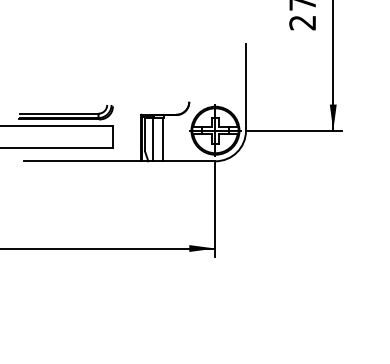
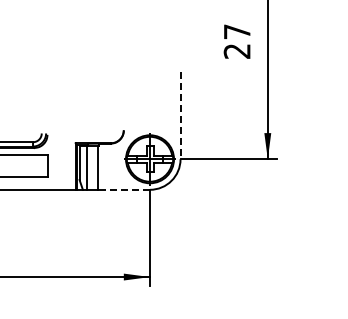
line: (246, 87) -> (181, 116), solid -> dashed
line: (188, 161) -> (123, 190), solid -> dashed

